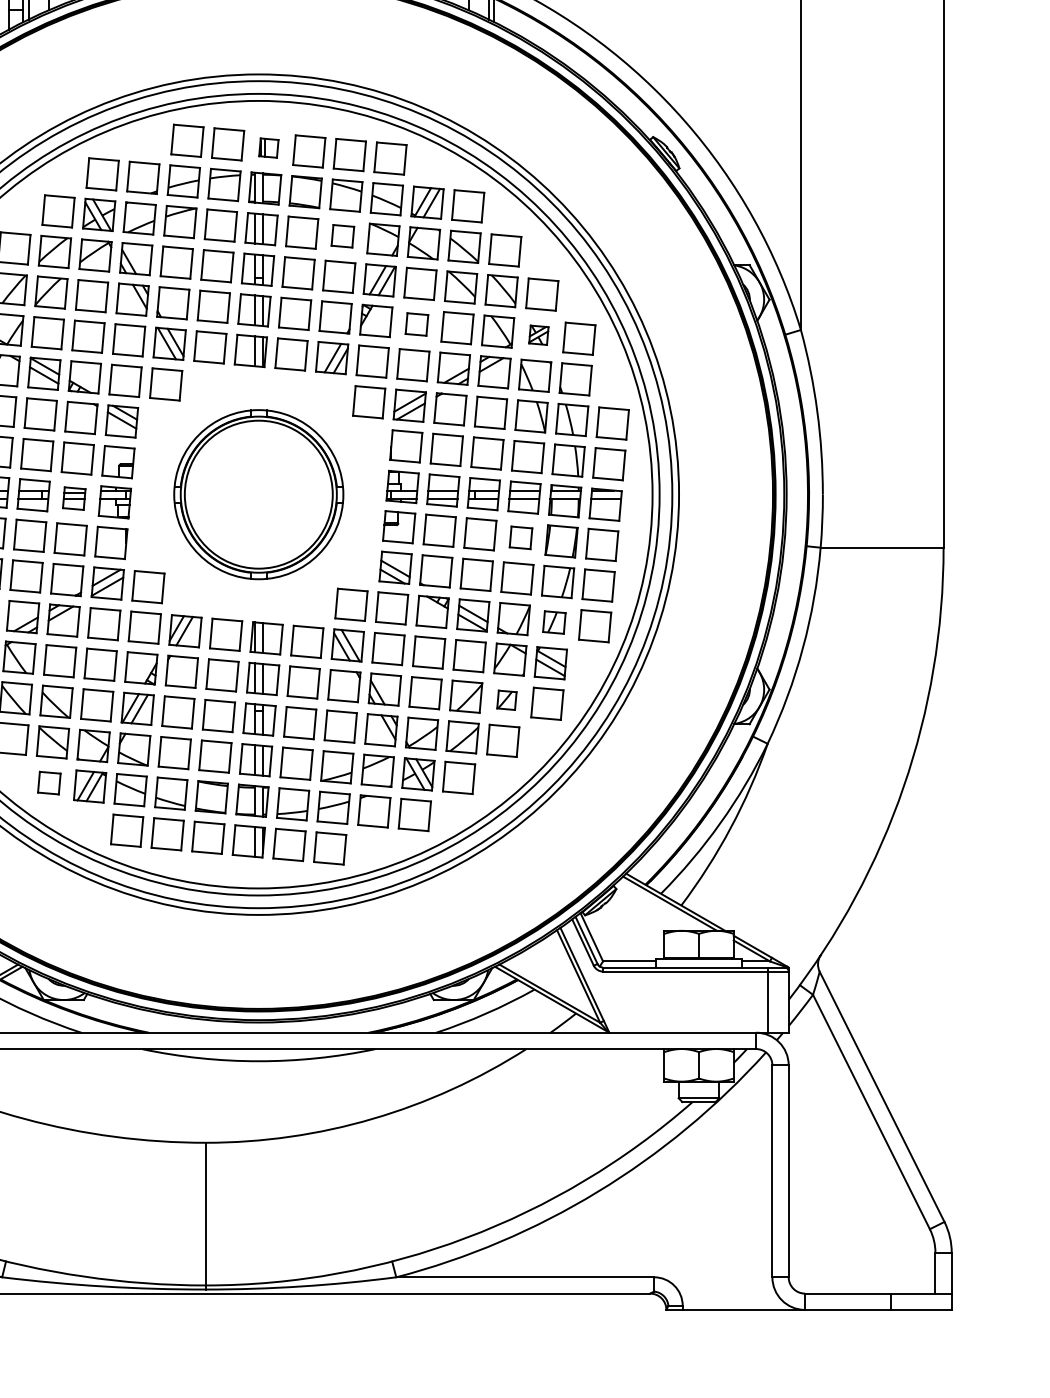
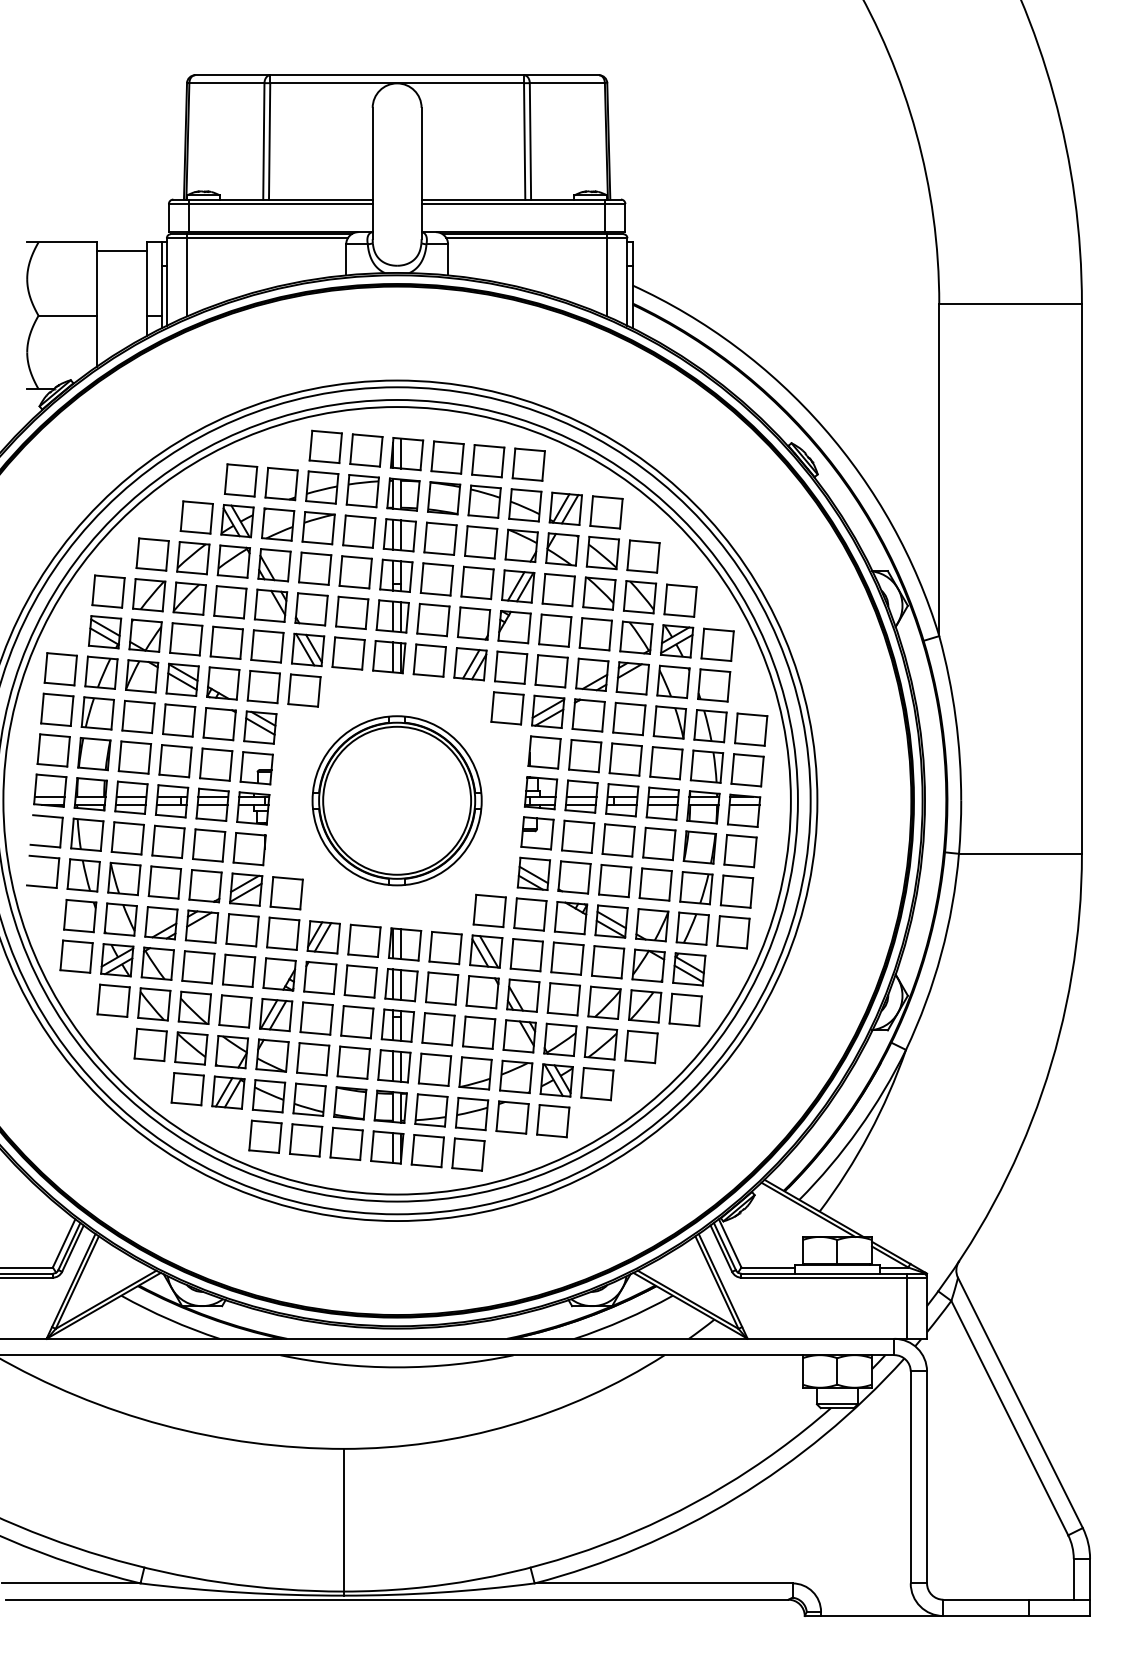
part: (269, 148) -> (407, 454), size x1.67
part: (343, 236) -> (481, 542), size x1.43
part: (417, 324) -> (555, 630), size x1.43
part: (539, 335) -> (677, 641), size x1.67
part: (74, 498) -> (212, 804), size x1.43
part: (521, 537) -> (659, 843), size x1.43
part: (554, 622) -> (692, 928), size x1.43
part: (507, 700) -> (645, 1006), size x1.67
part: (49, 783) -> (187, 1089), size x1.43

